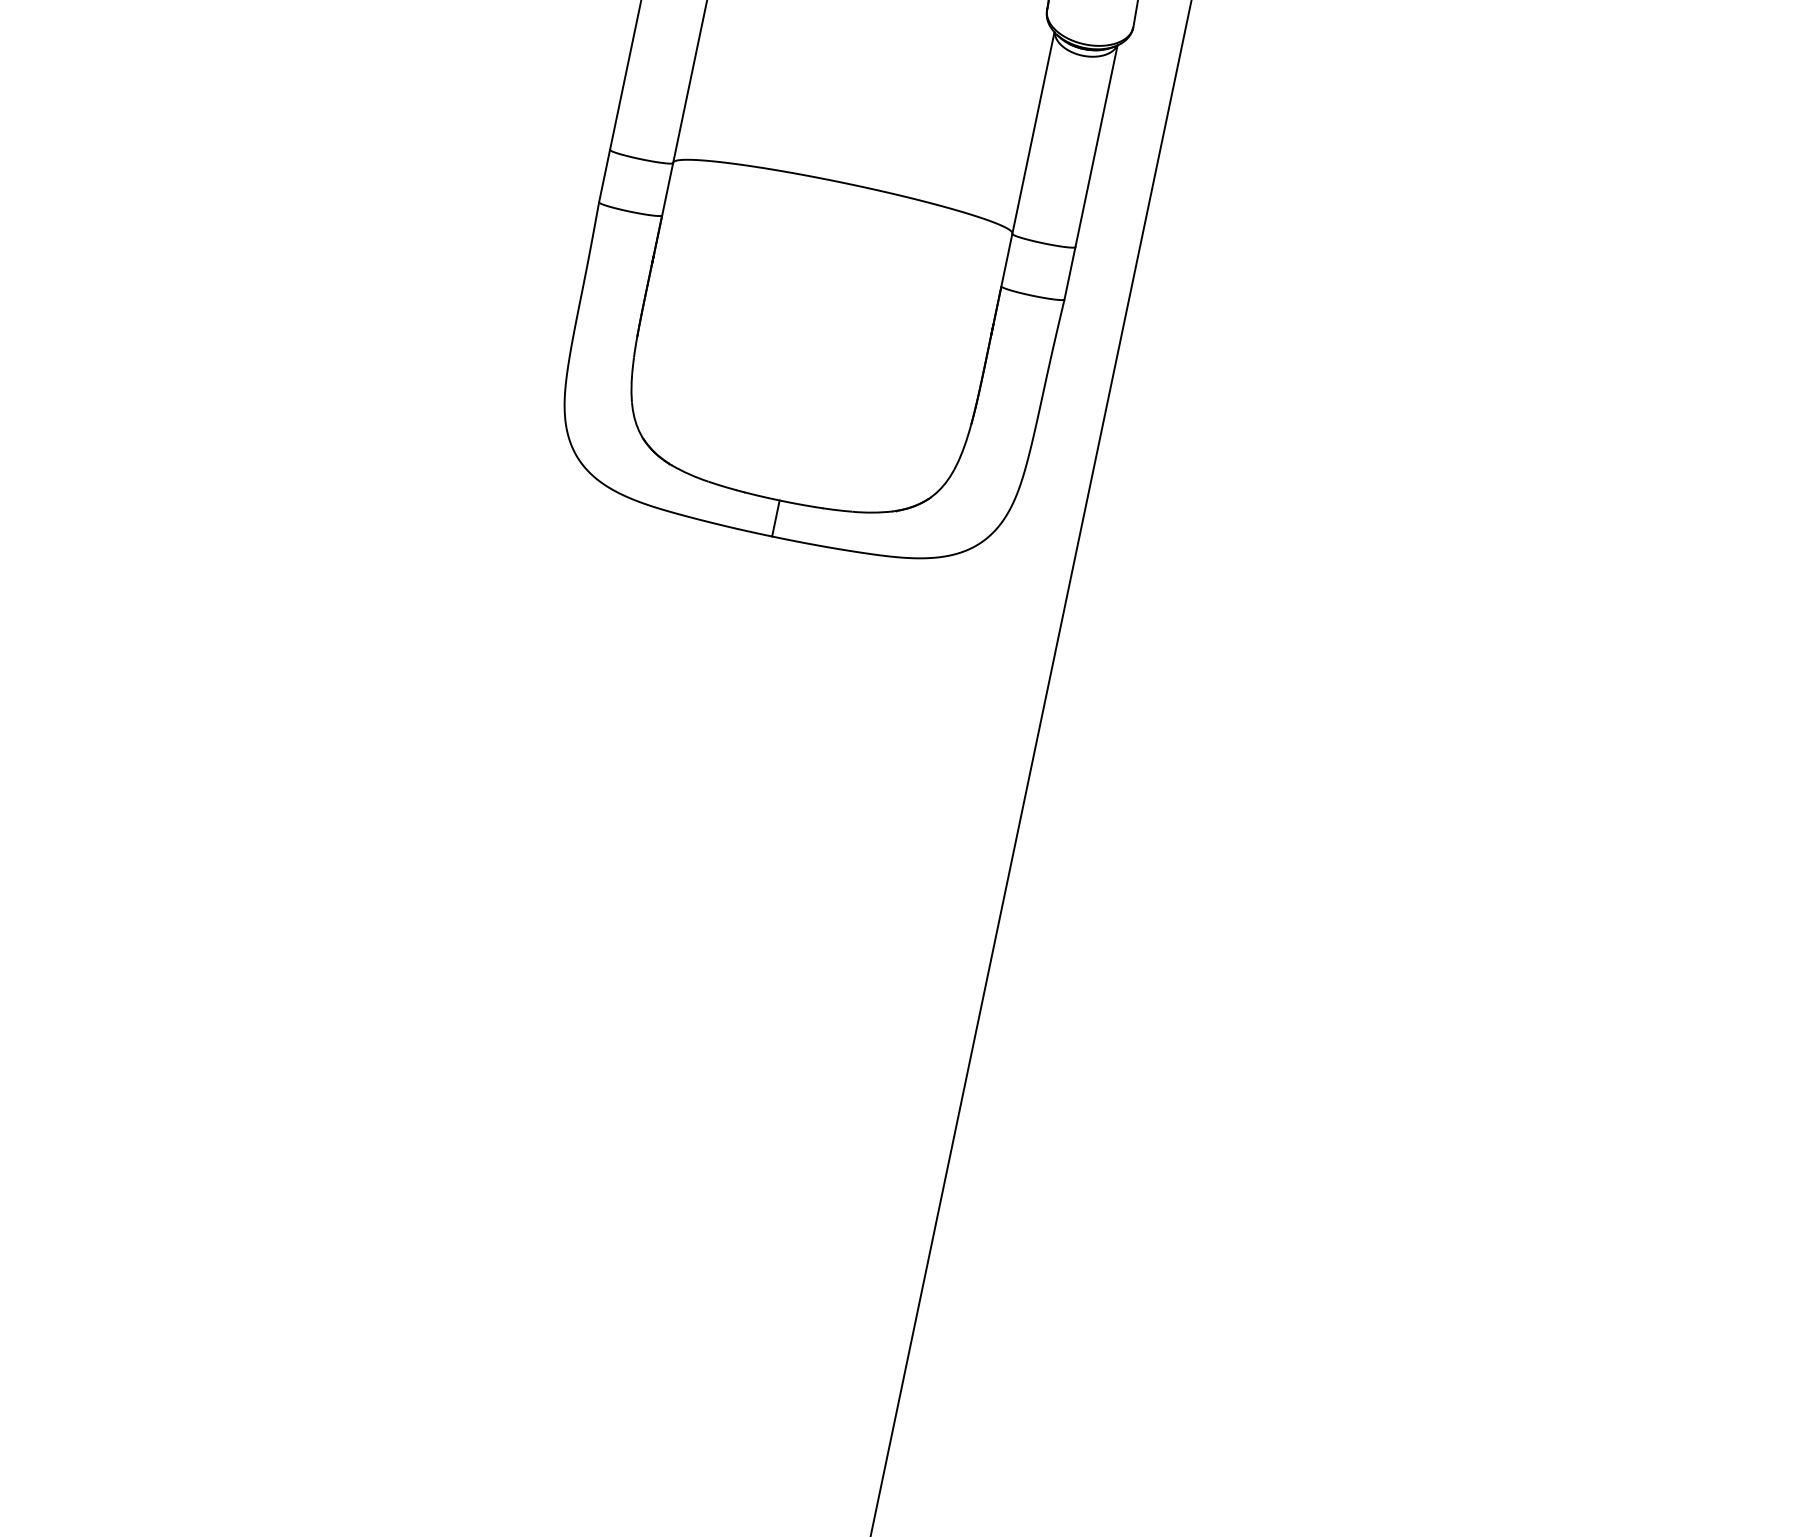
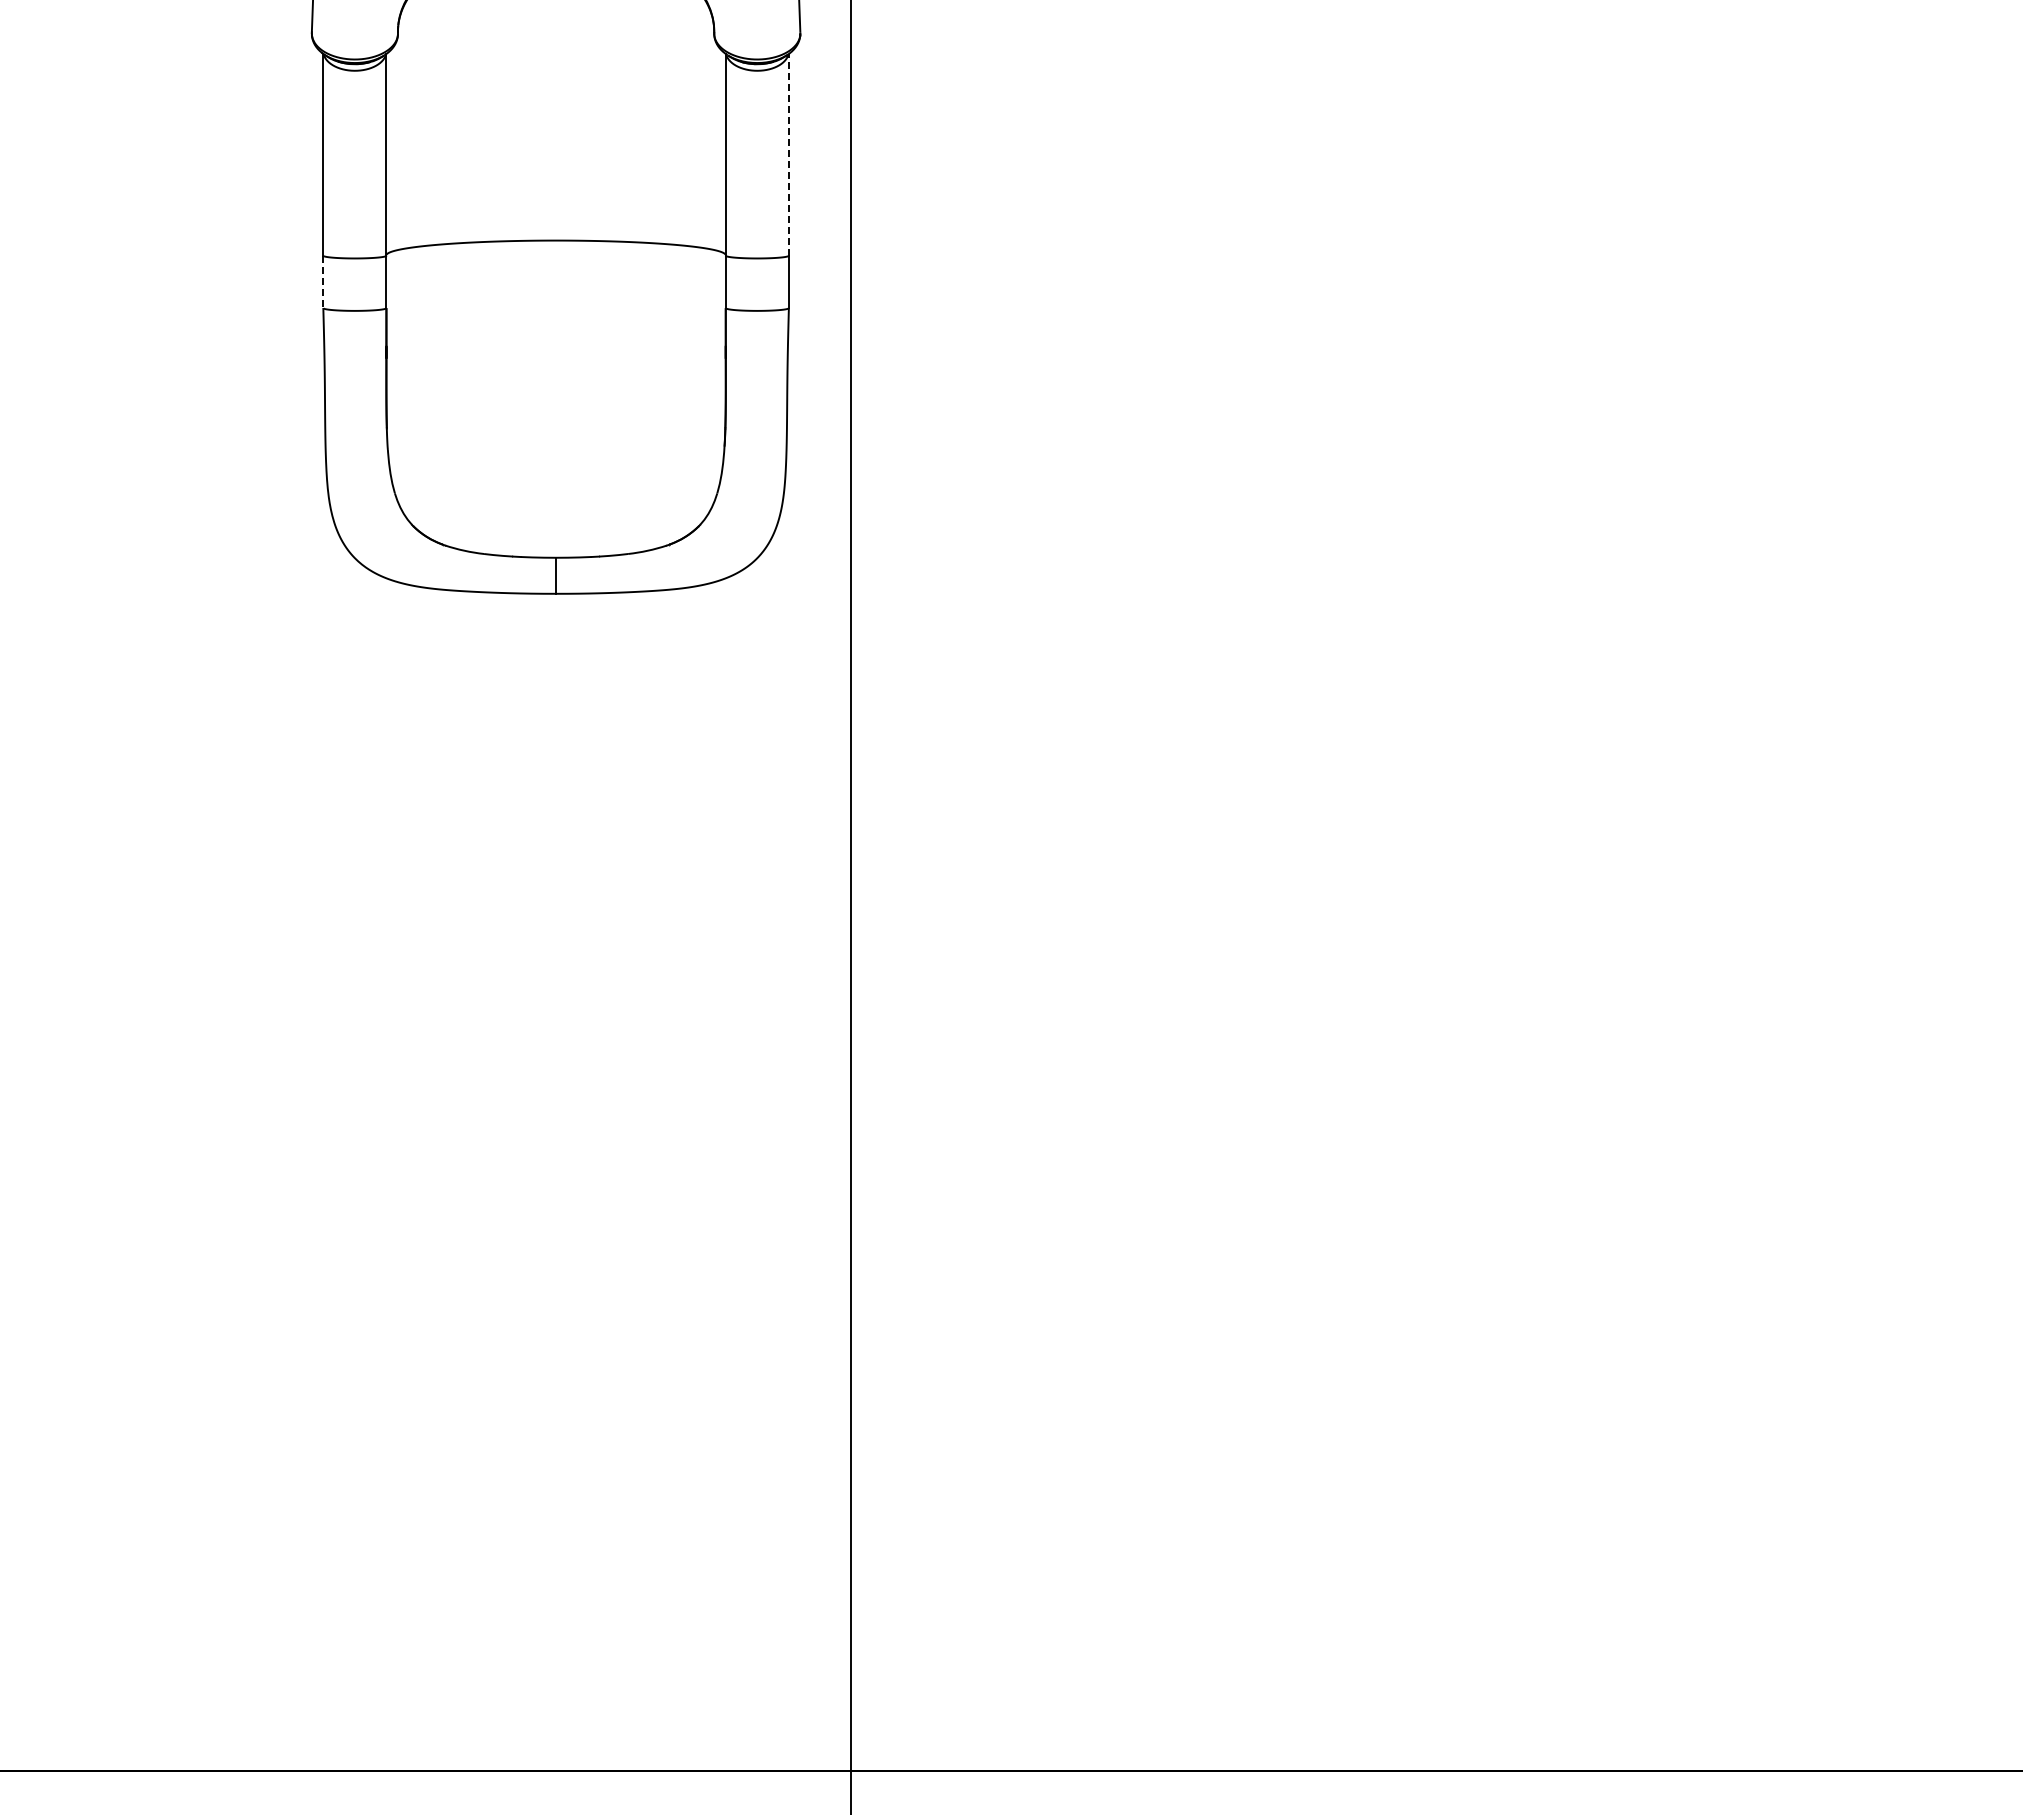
line: (1096, 145) -> (788, 154), solid -> dashed
line: (604, 176) -> (323, 282), solid -> dashed

